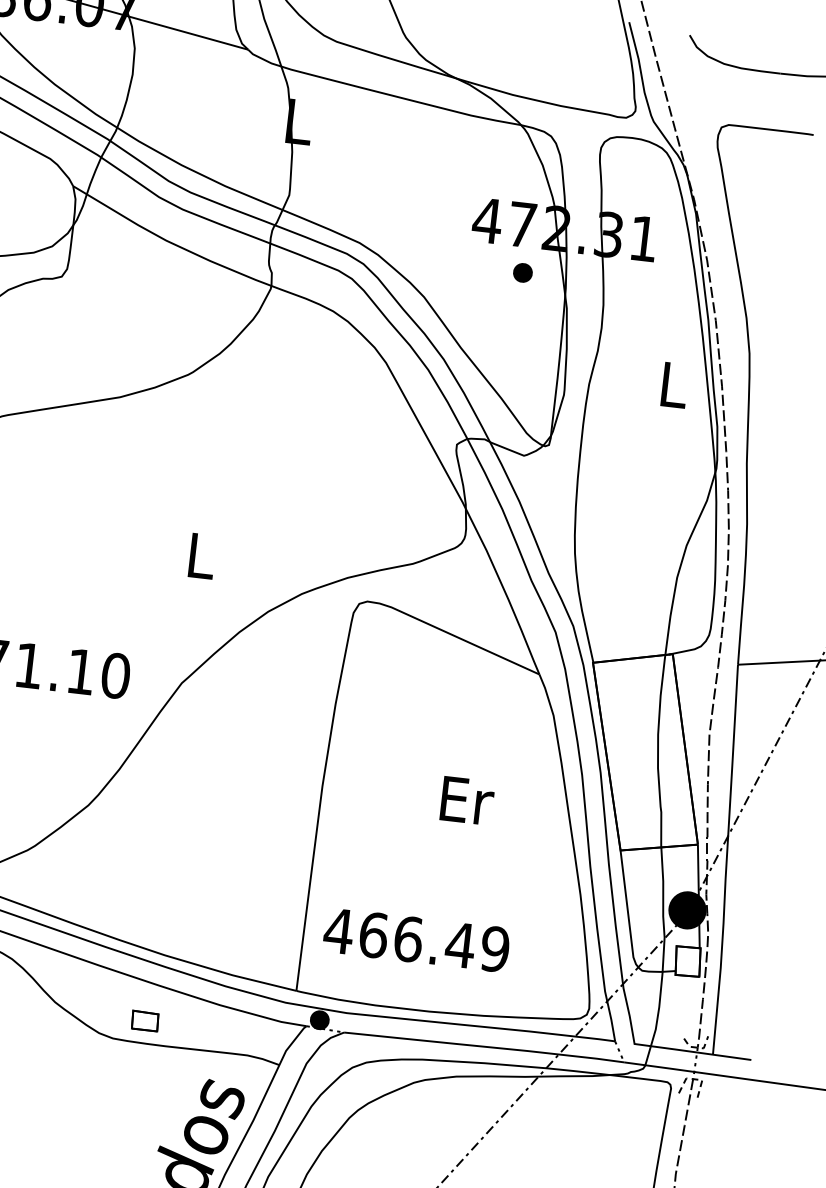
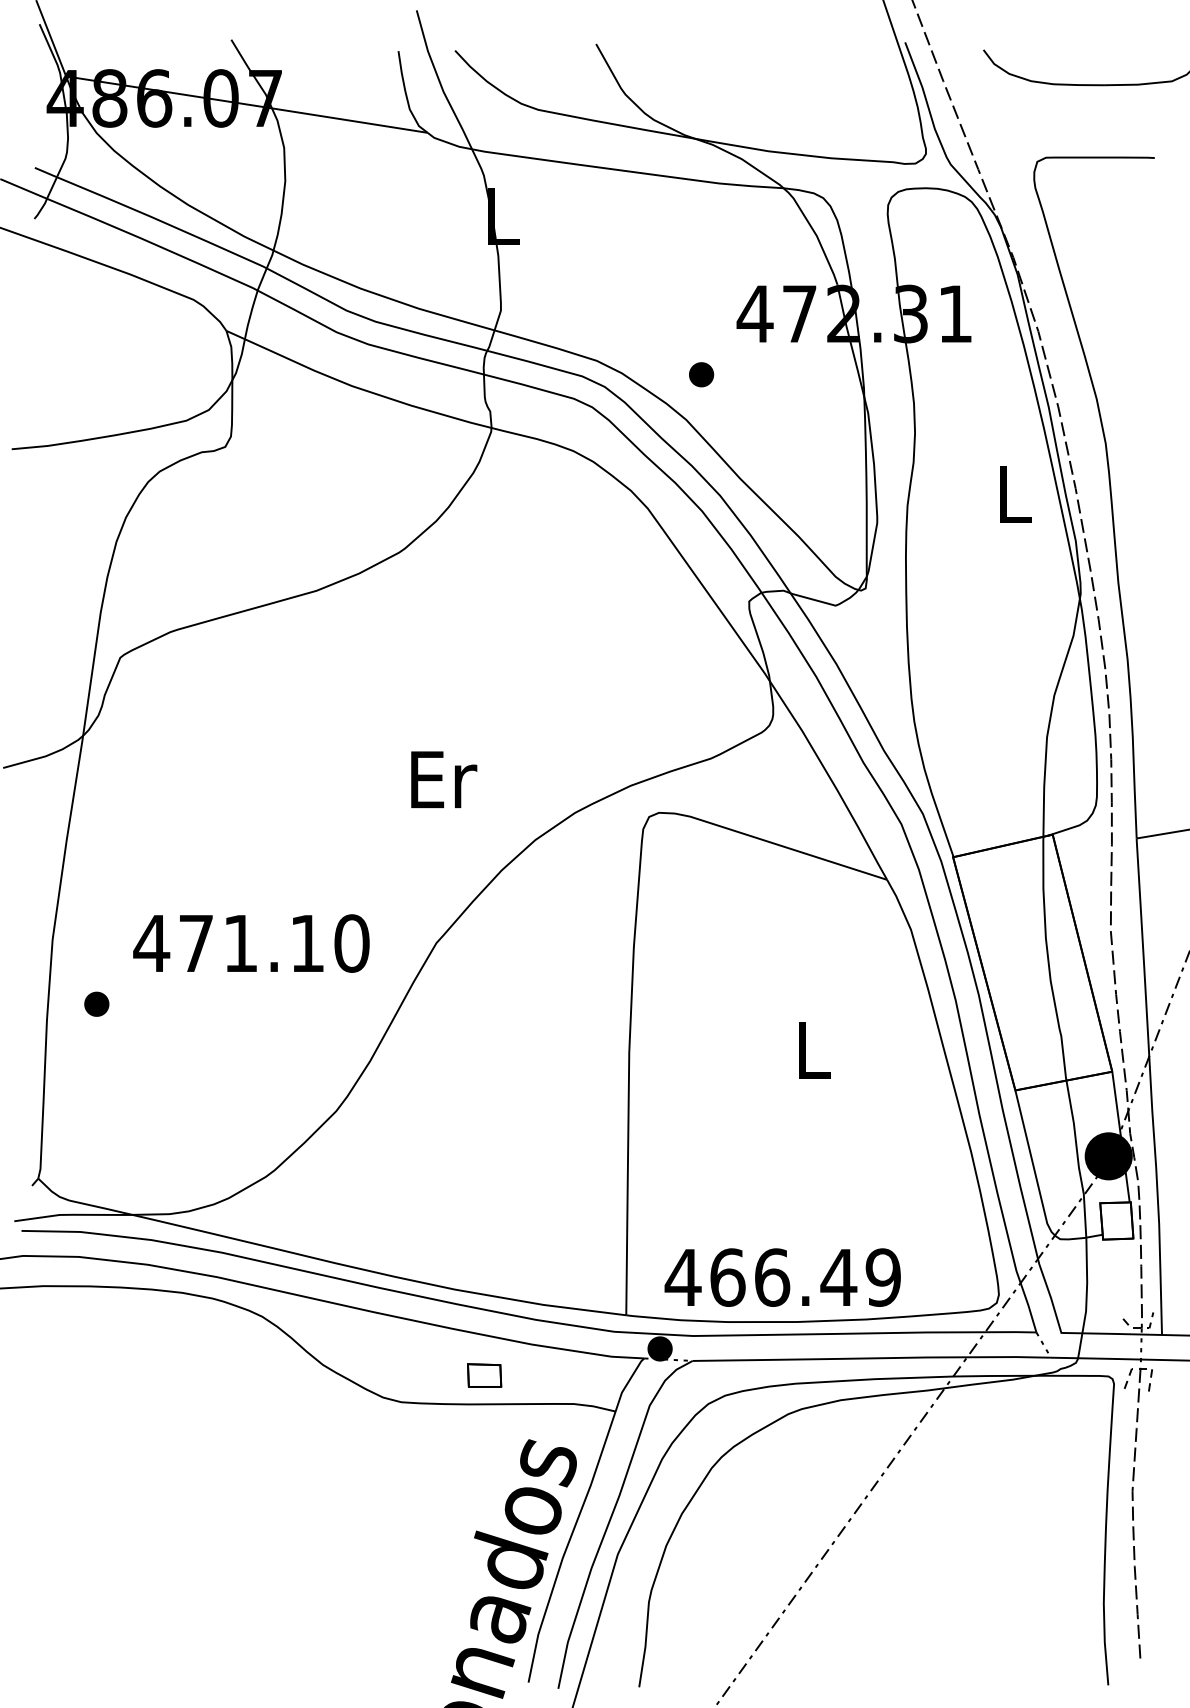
part: (522, 272) -> (701, 374), moved
text: (202, 556) -> (444, 779), L -> Er
text: (467, 800) -> (814, 1049), Er -> L
text: (416, 940) -> (782, 1277), moved
part: (145, 1021) -> (484, 1375), moved

